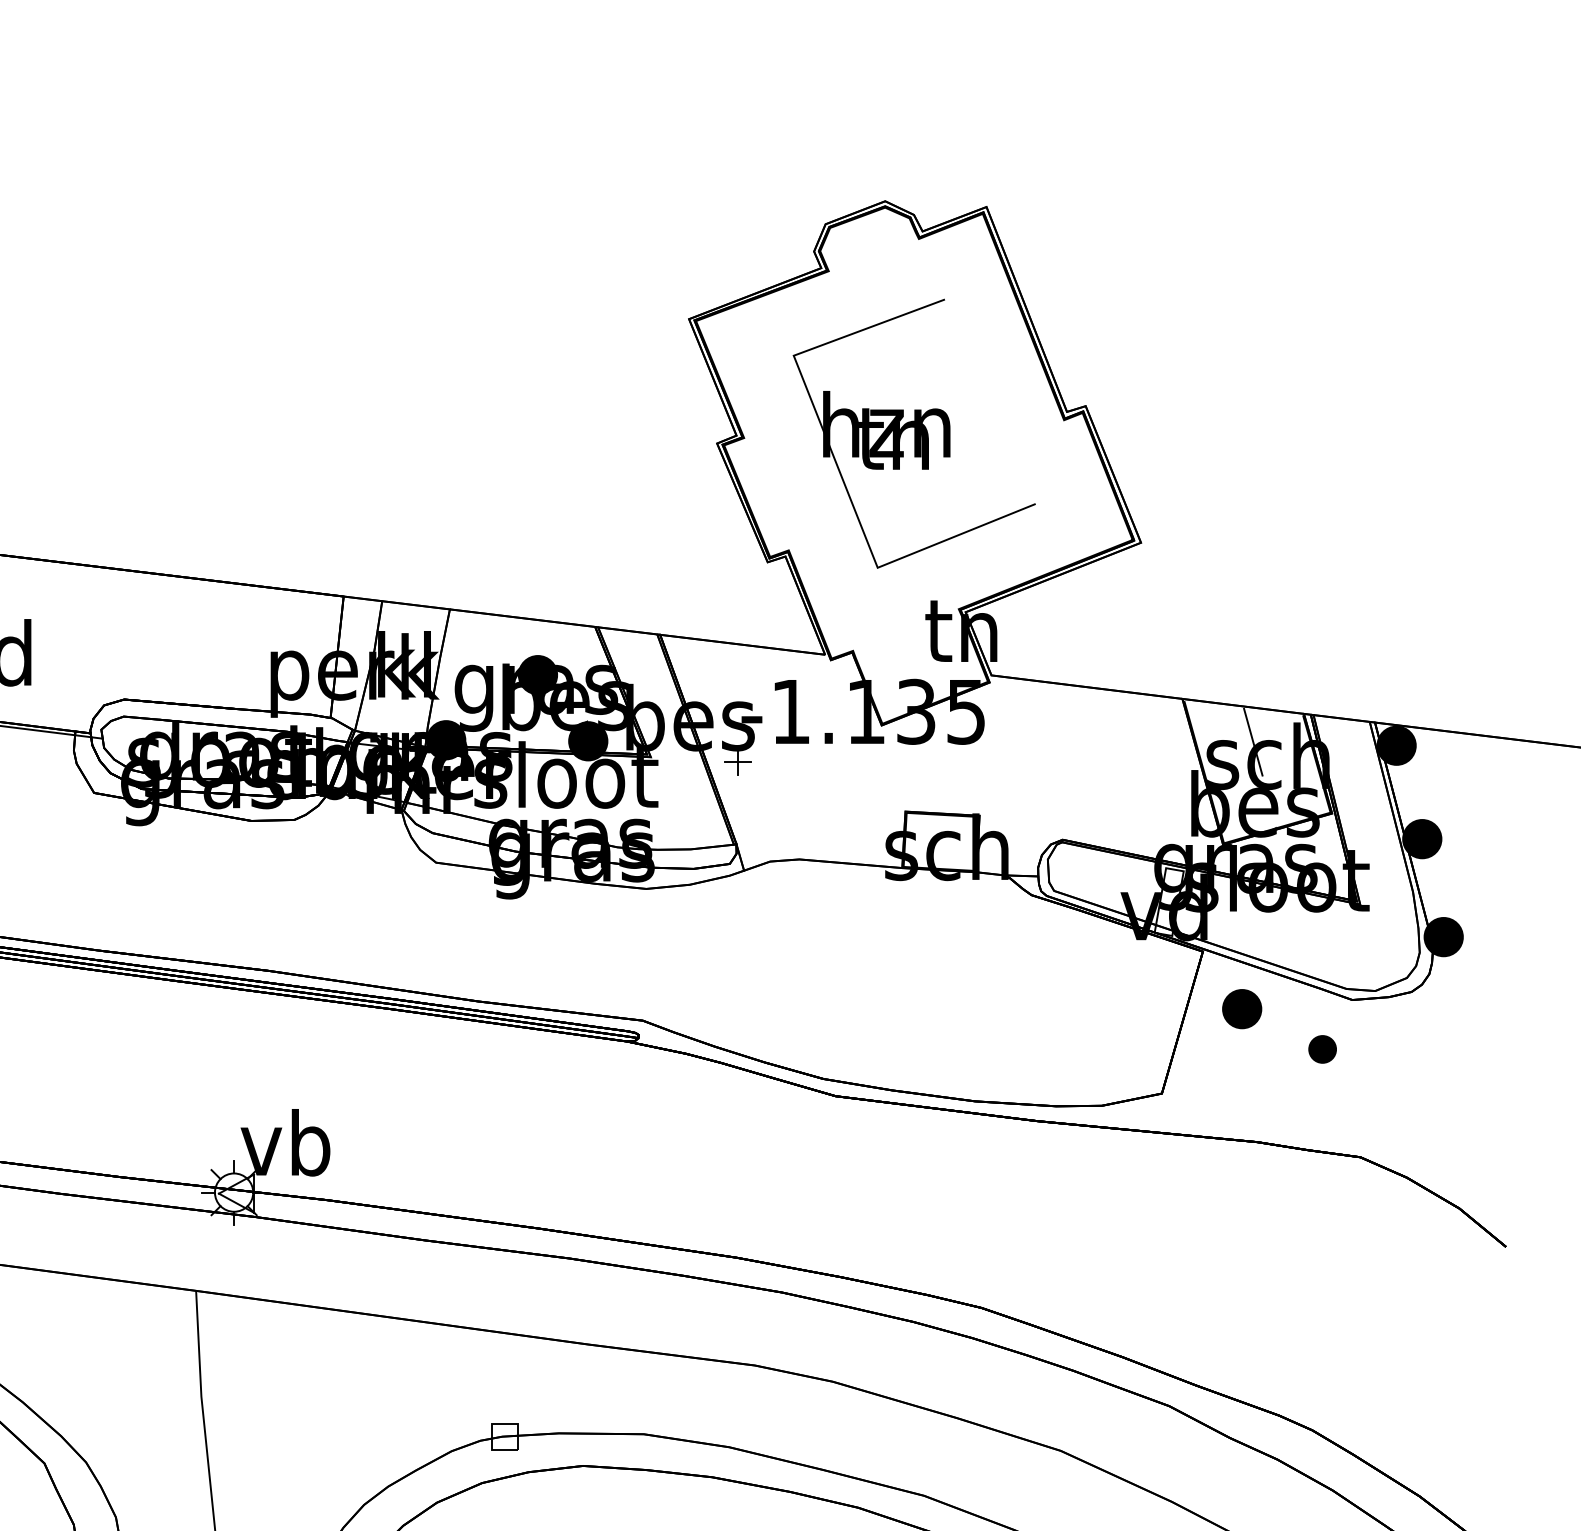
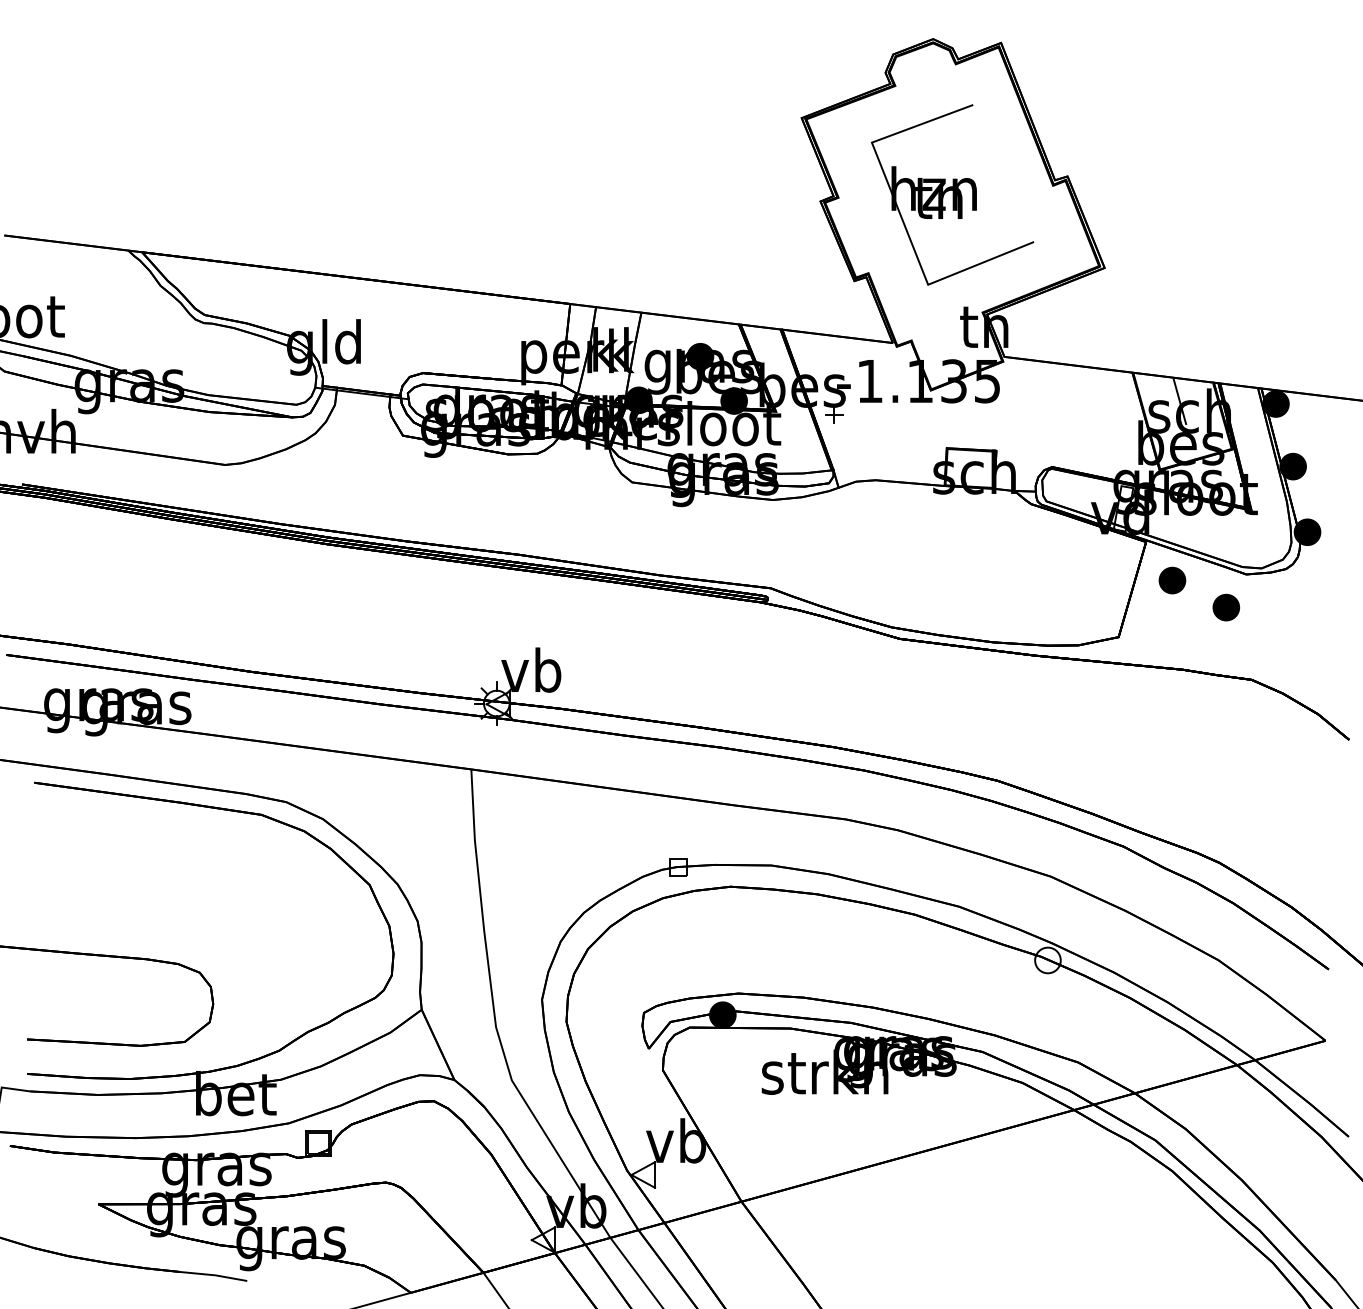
part: (1322, 1049) -> (1226, 607), size x1.43

